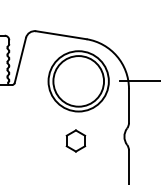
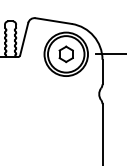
part: (74, 141) -> (65, 54), moved

